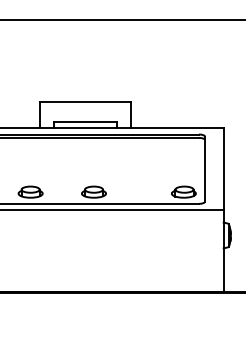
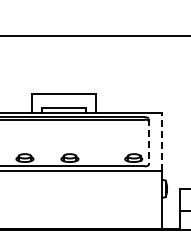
line: (222, 168) -> (161, 141), solid -> dashed
line: (204, 170) -> (148, 142), solid -> dashed

